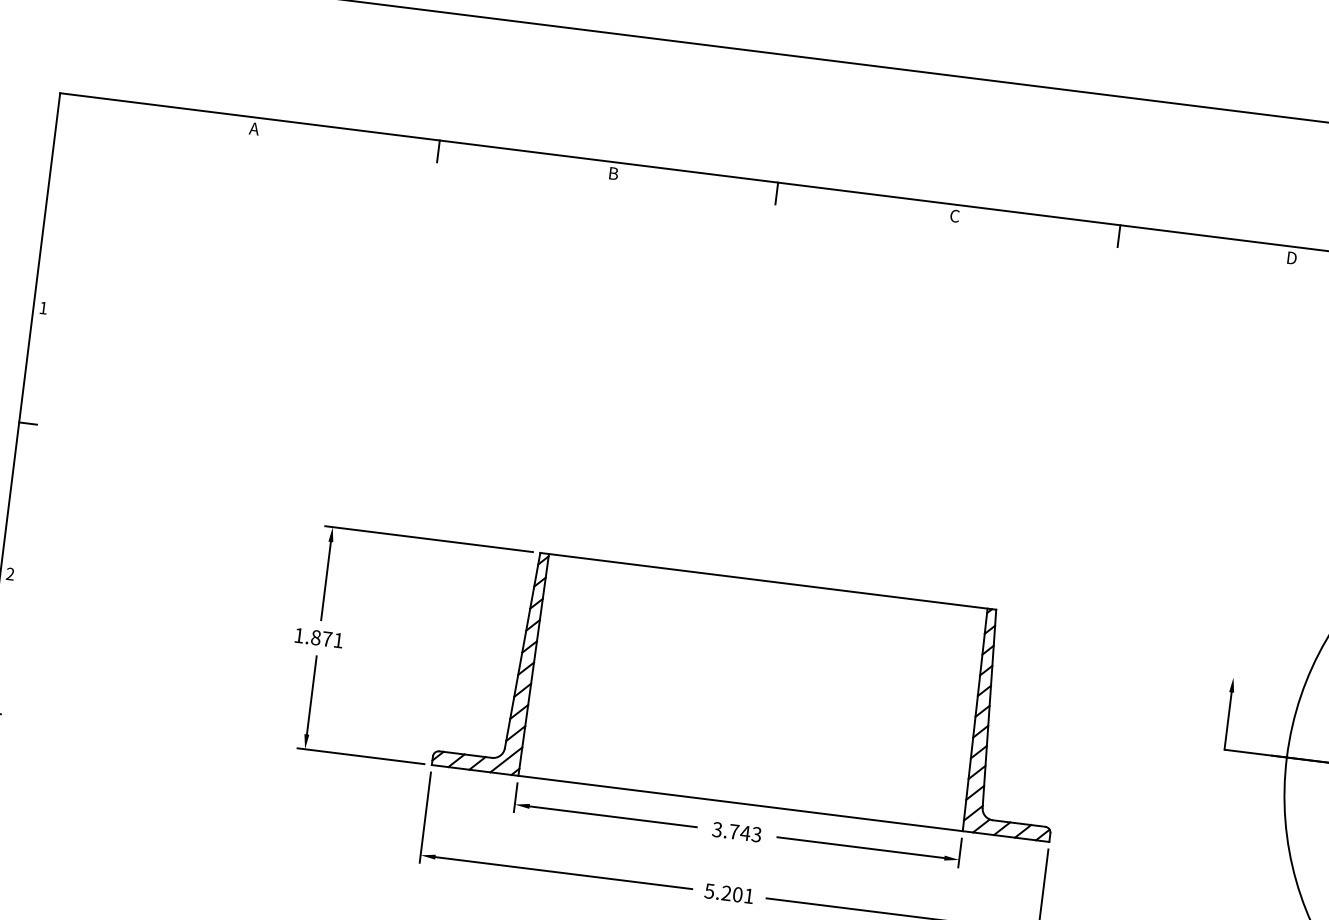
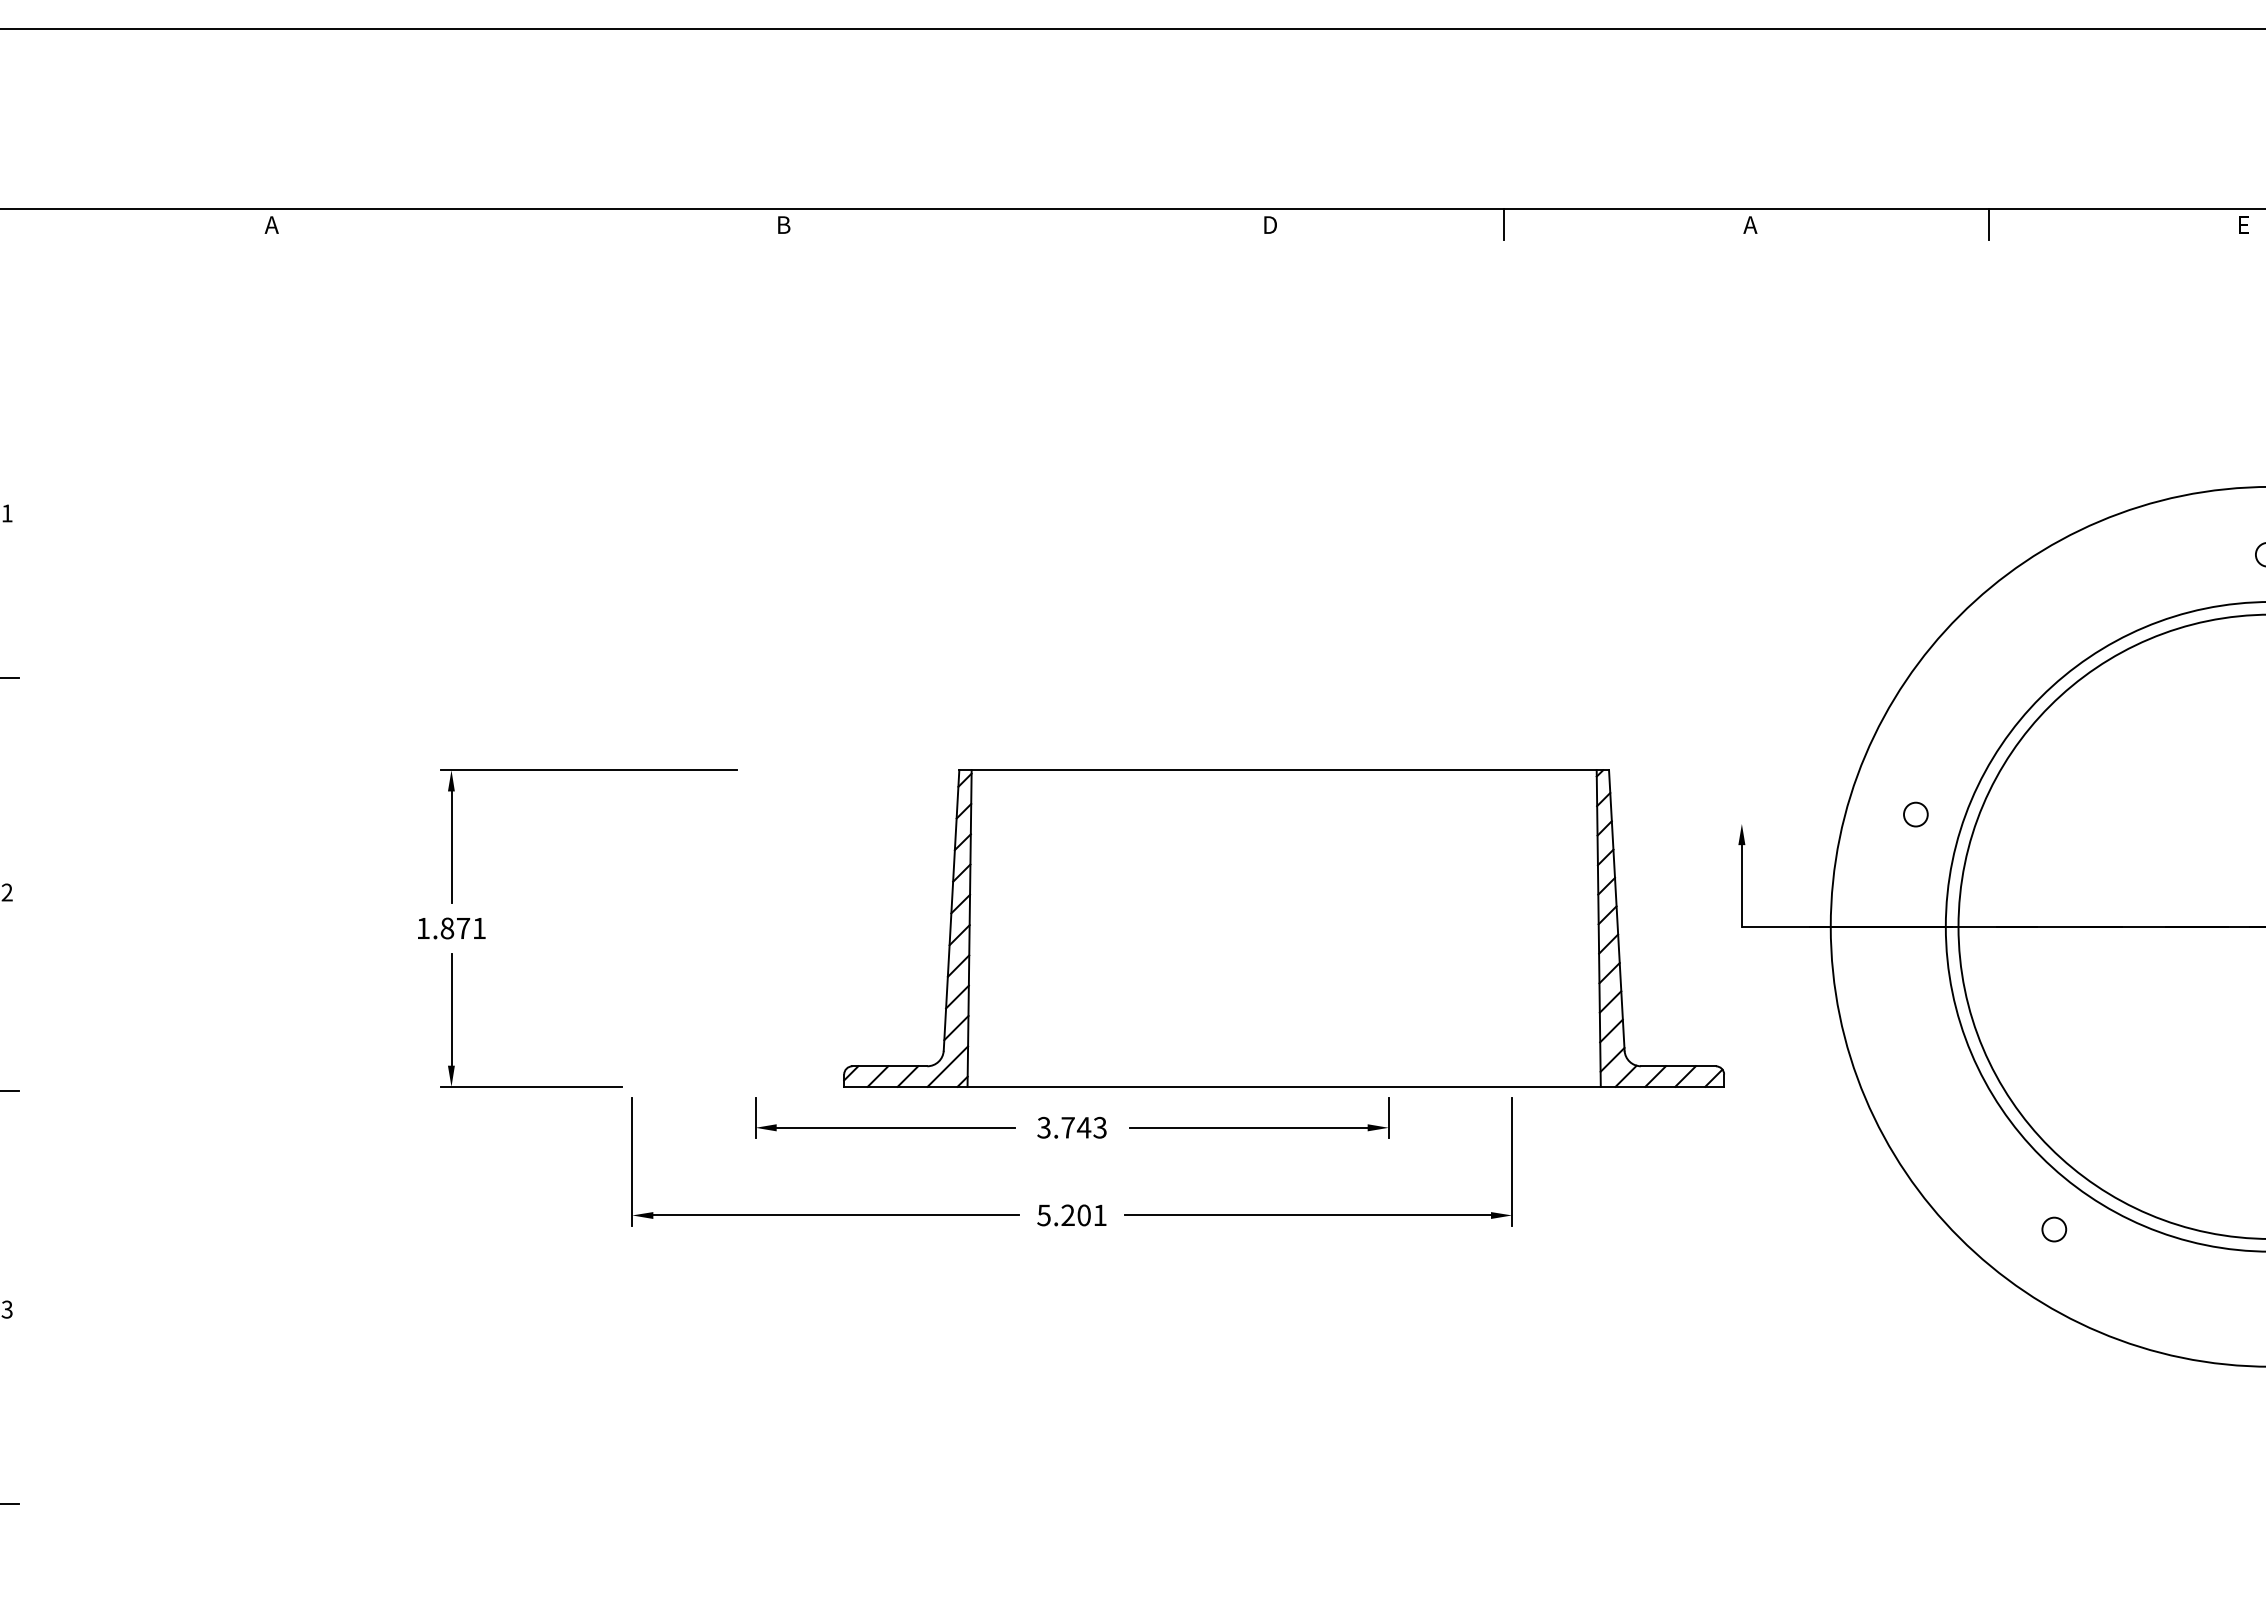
line: (438, 151) -> (534, 224), removed
line: (776, 193) -> (1016, 224), removed
text: (955, 216) -> (1270, 225), C -> D
text: (1291, 257) -> (1750, 224), D -> A
part: (753, 692) -> (1283, 928), moved

